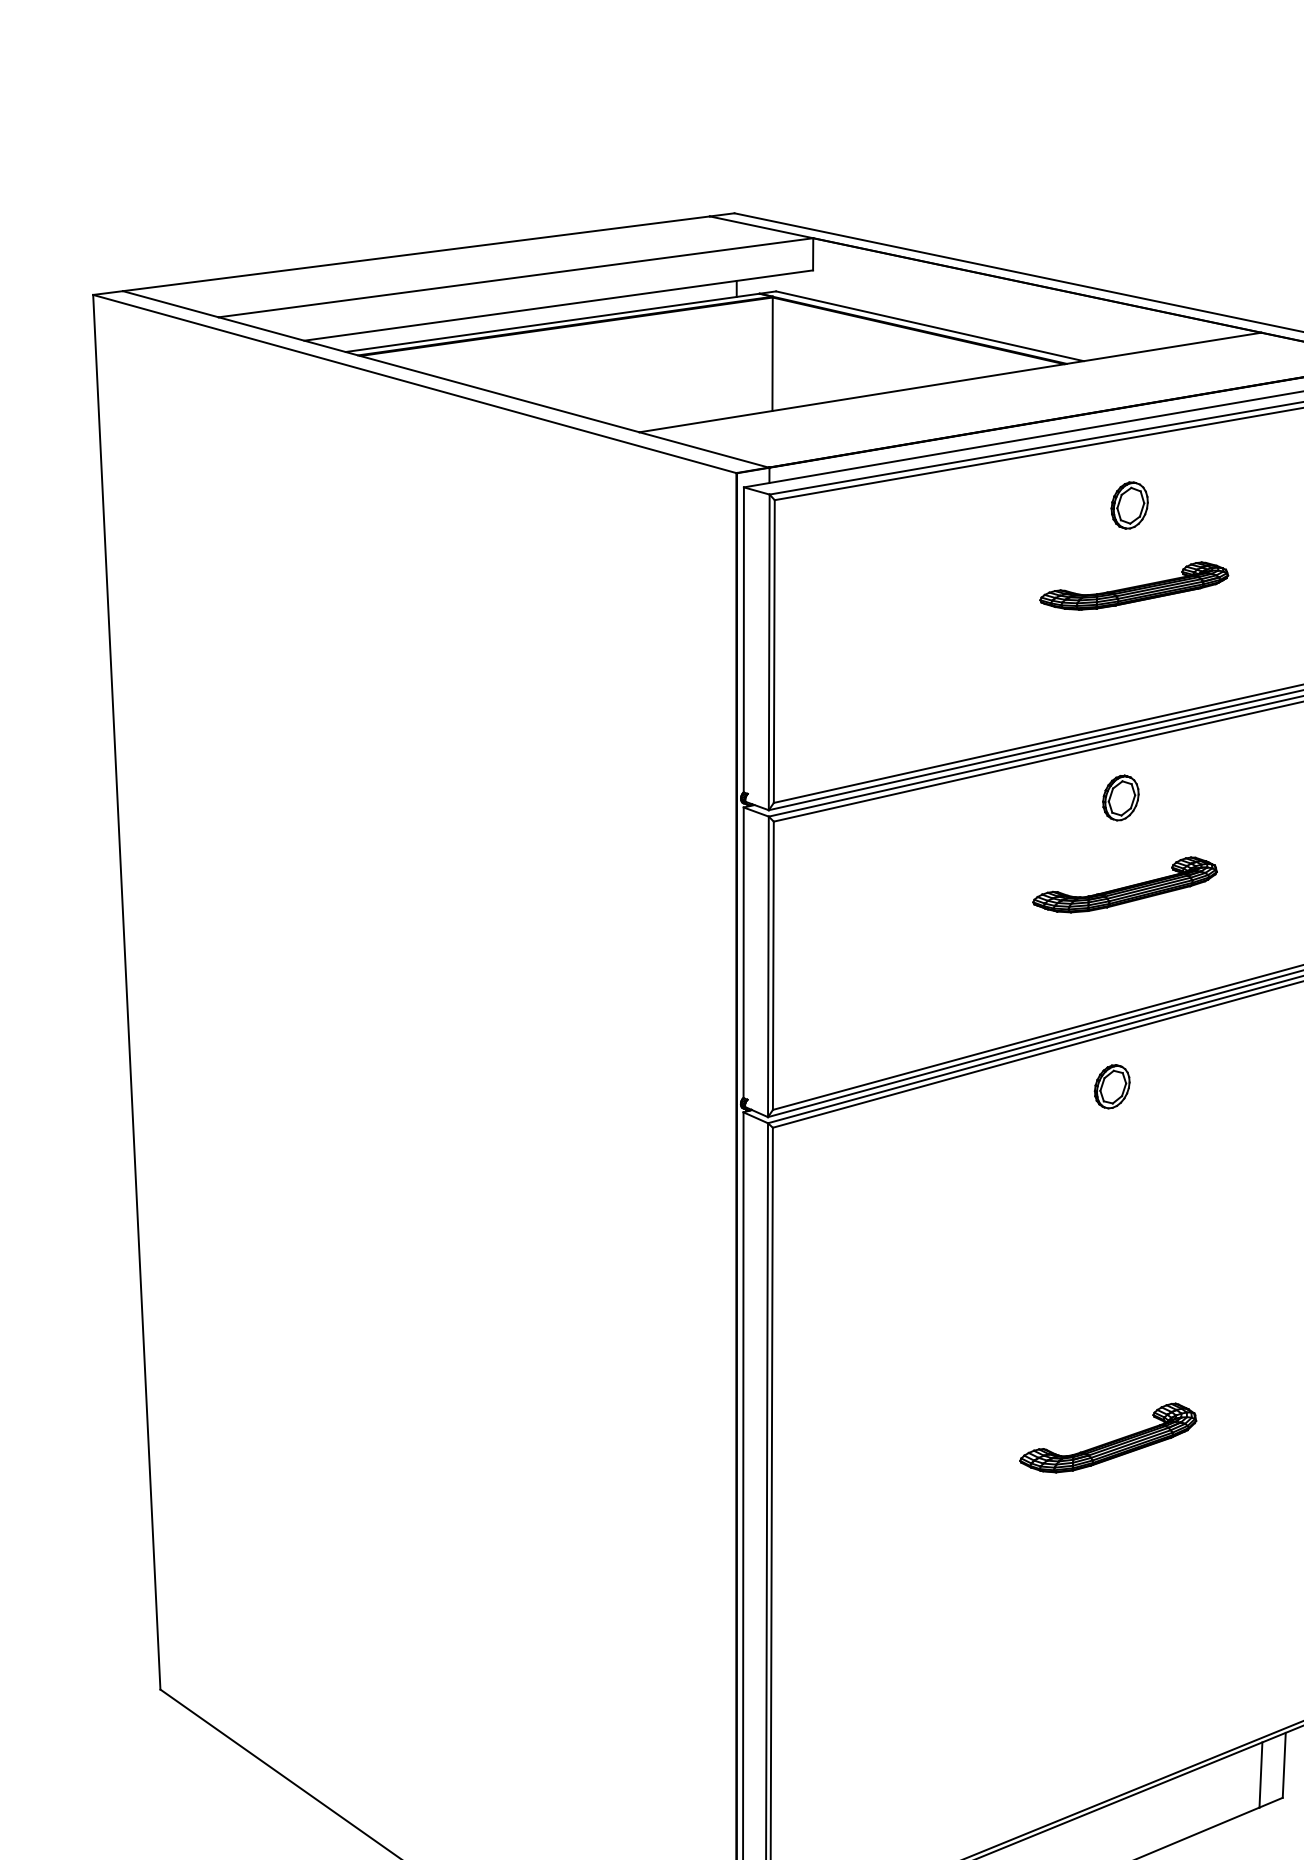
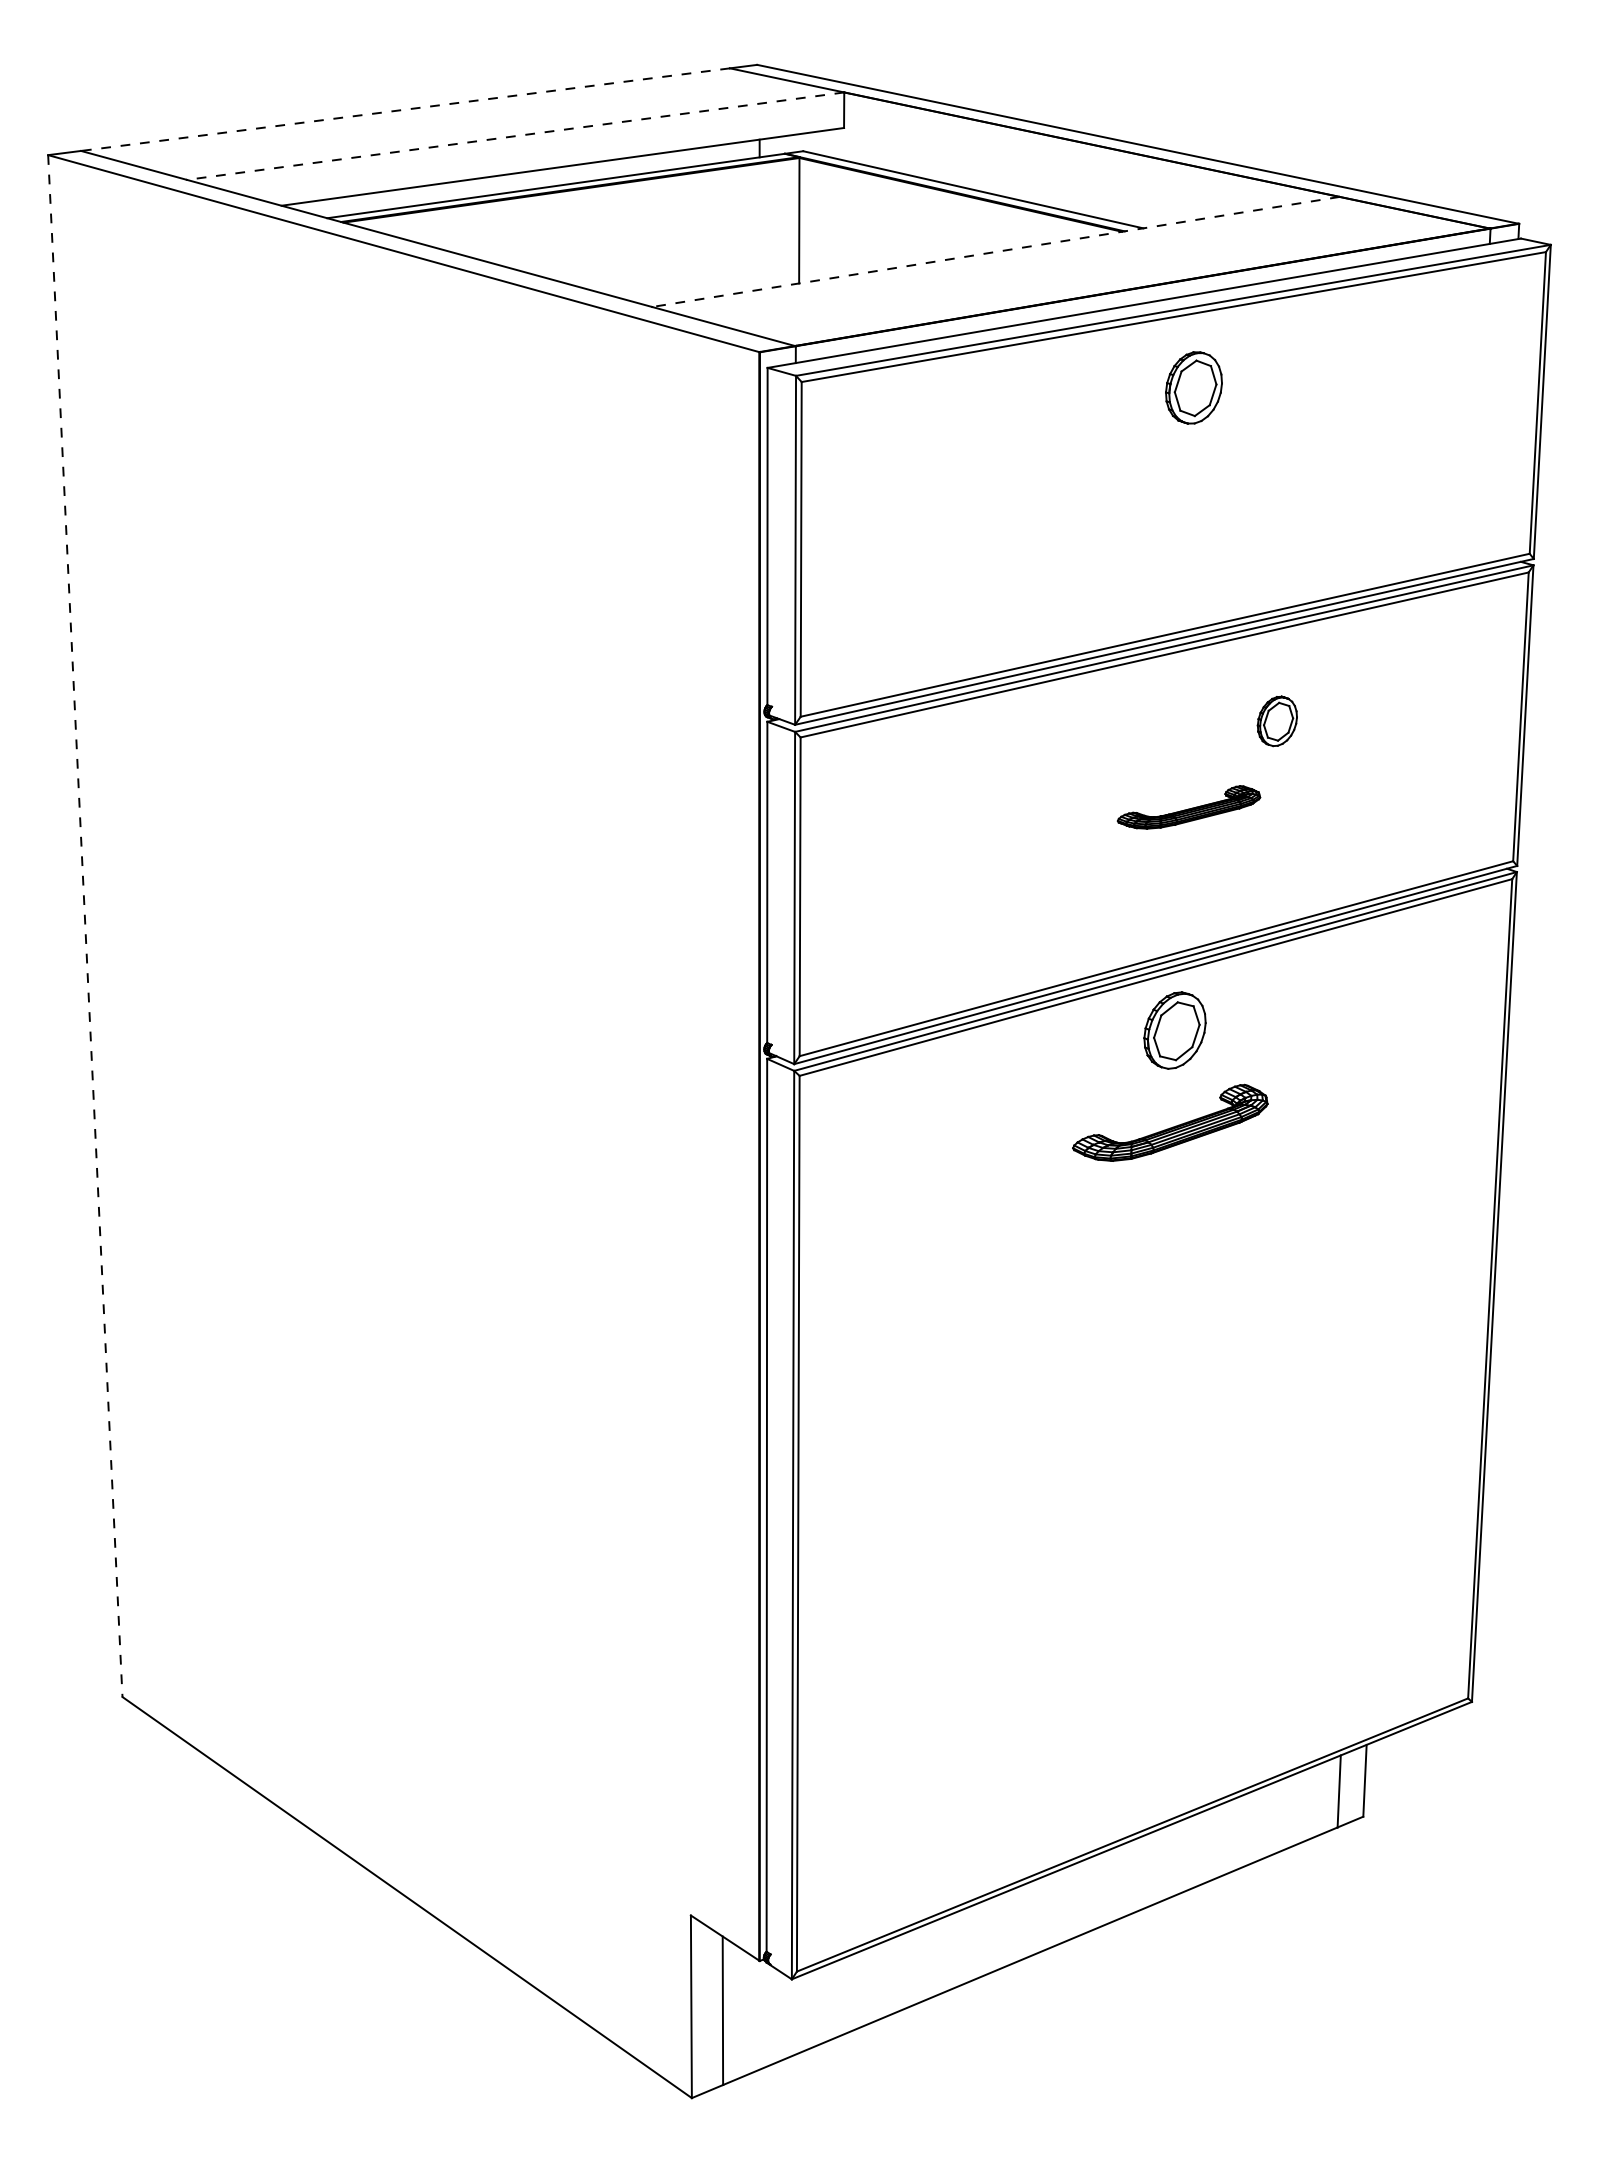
line: (416, 253) -> (405, 109), solid -> dashed
line: (515, 278) -> (515, 136), solid -> dashed
line: (950, 383) -> (995, 252), solid -> dashed
part: (1130, 505) -> (1194, 387), size x1.4
part: (1133, 585) -> (1198, 476), removed
part: (1120, 798) -> (1276, 721), moved
part: (1124, 885) -> (1188, 807), size x0.7
line: (126, 992) -> (85, 926), solid -> dashed
part: (1111, 1086) -> (1174, 1030), size x1.6
part: (1108, 1437) -> (1170, 1122), moved

